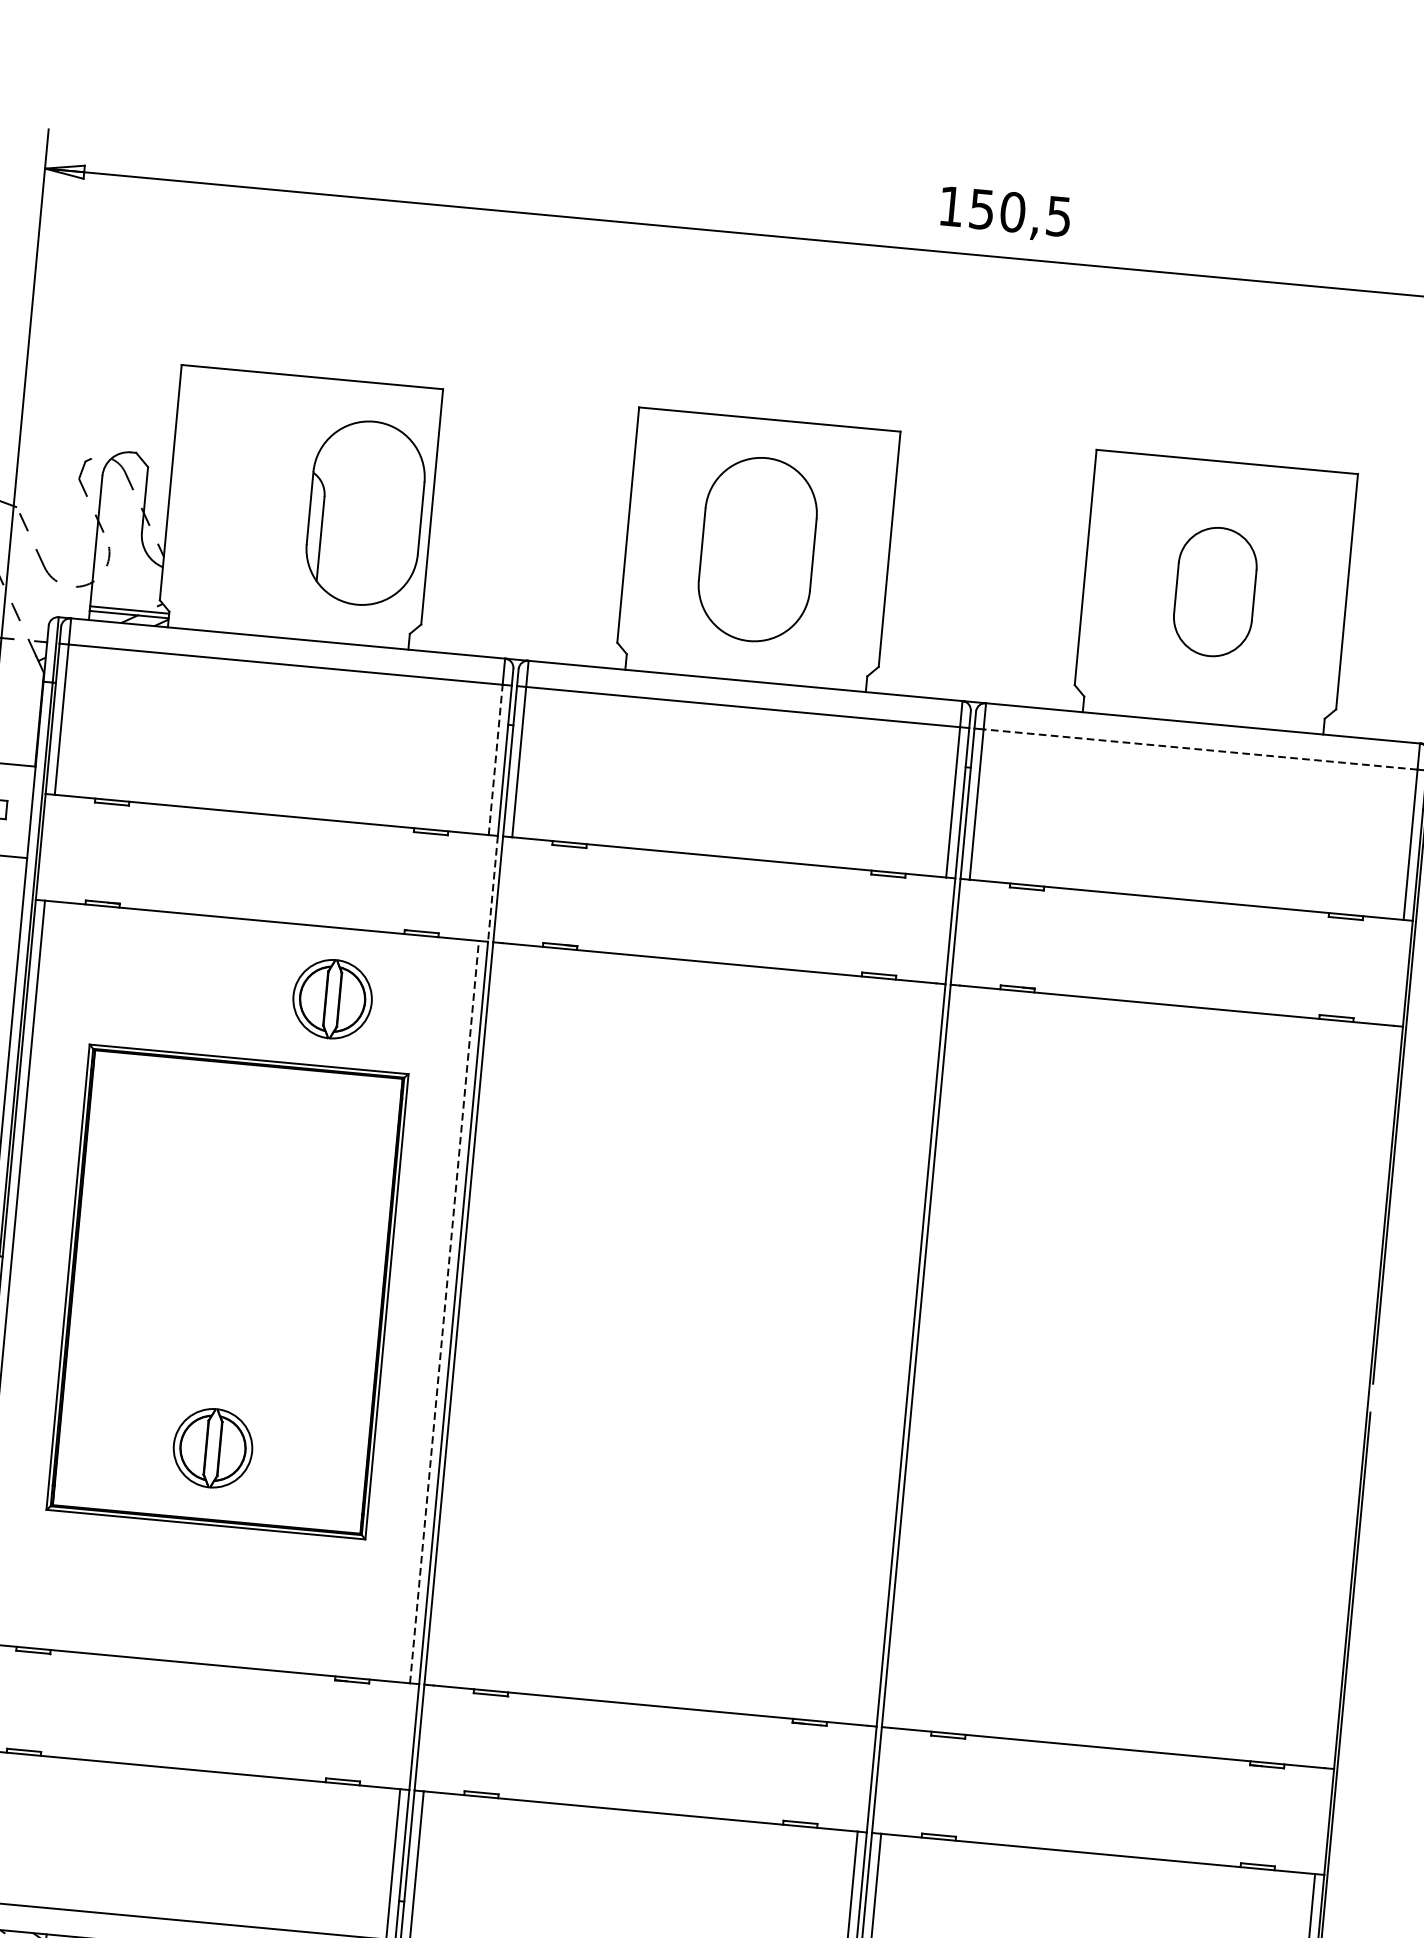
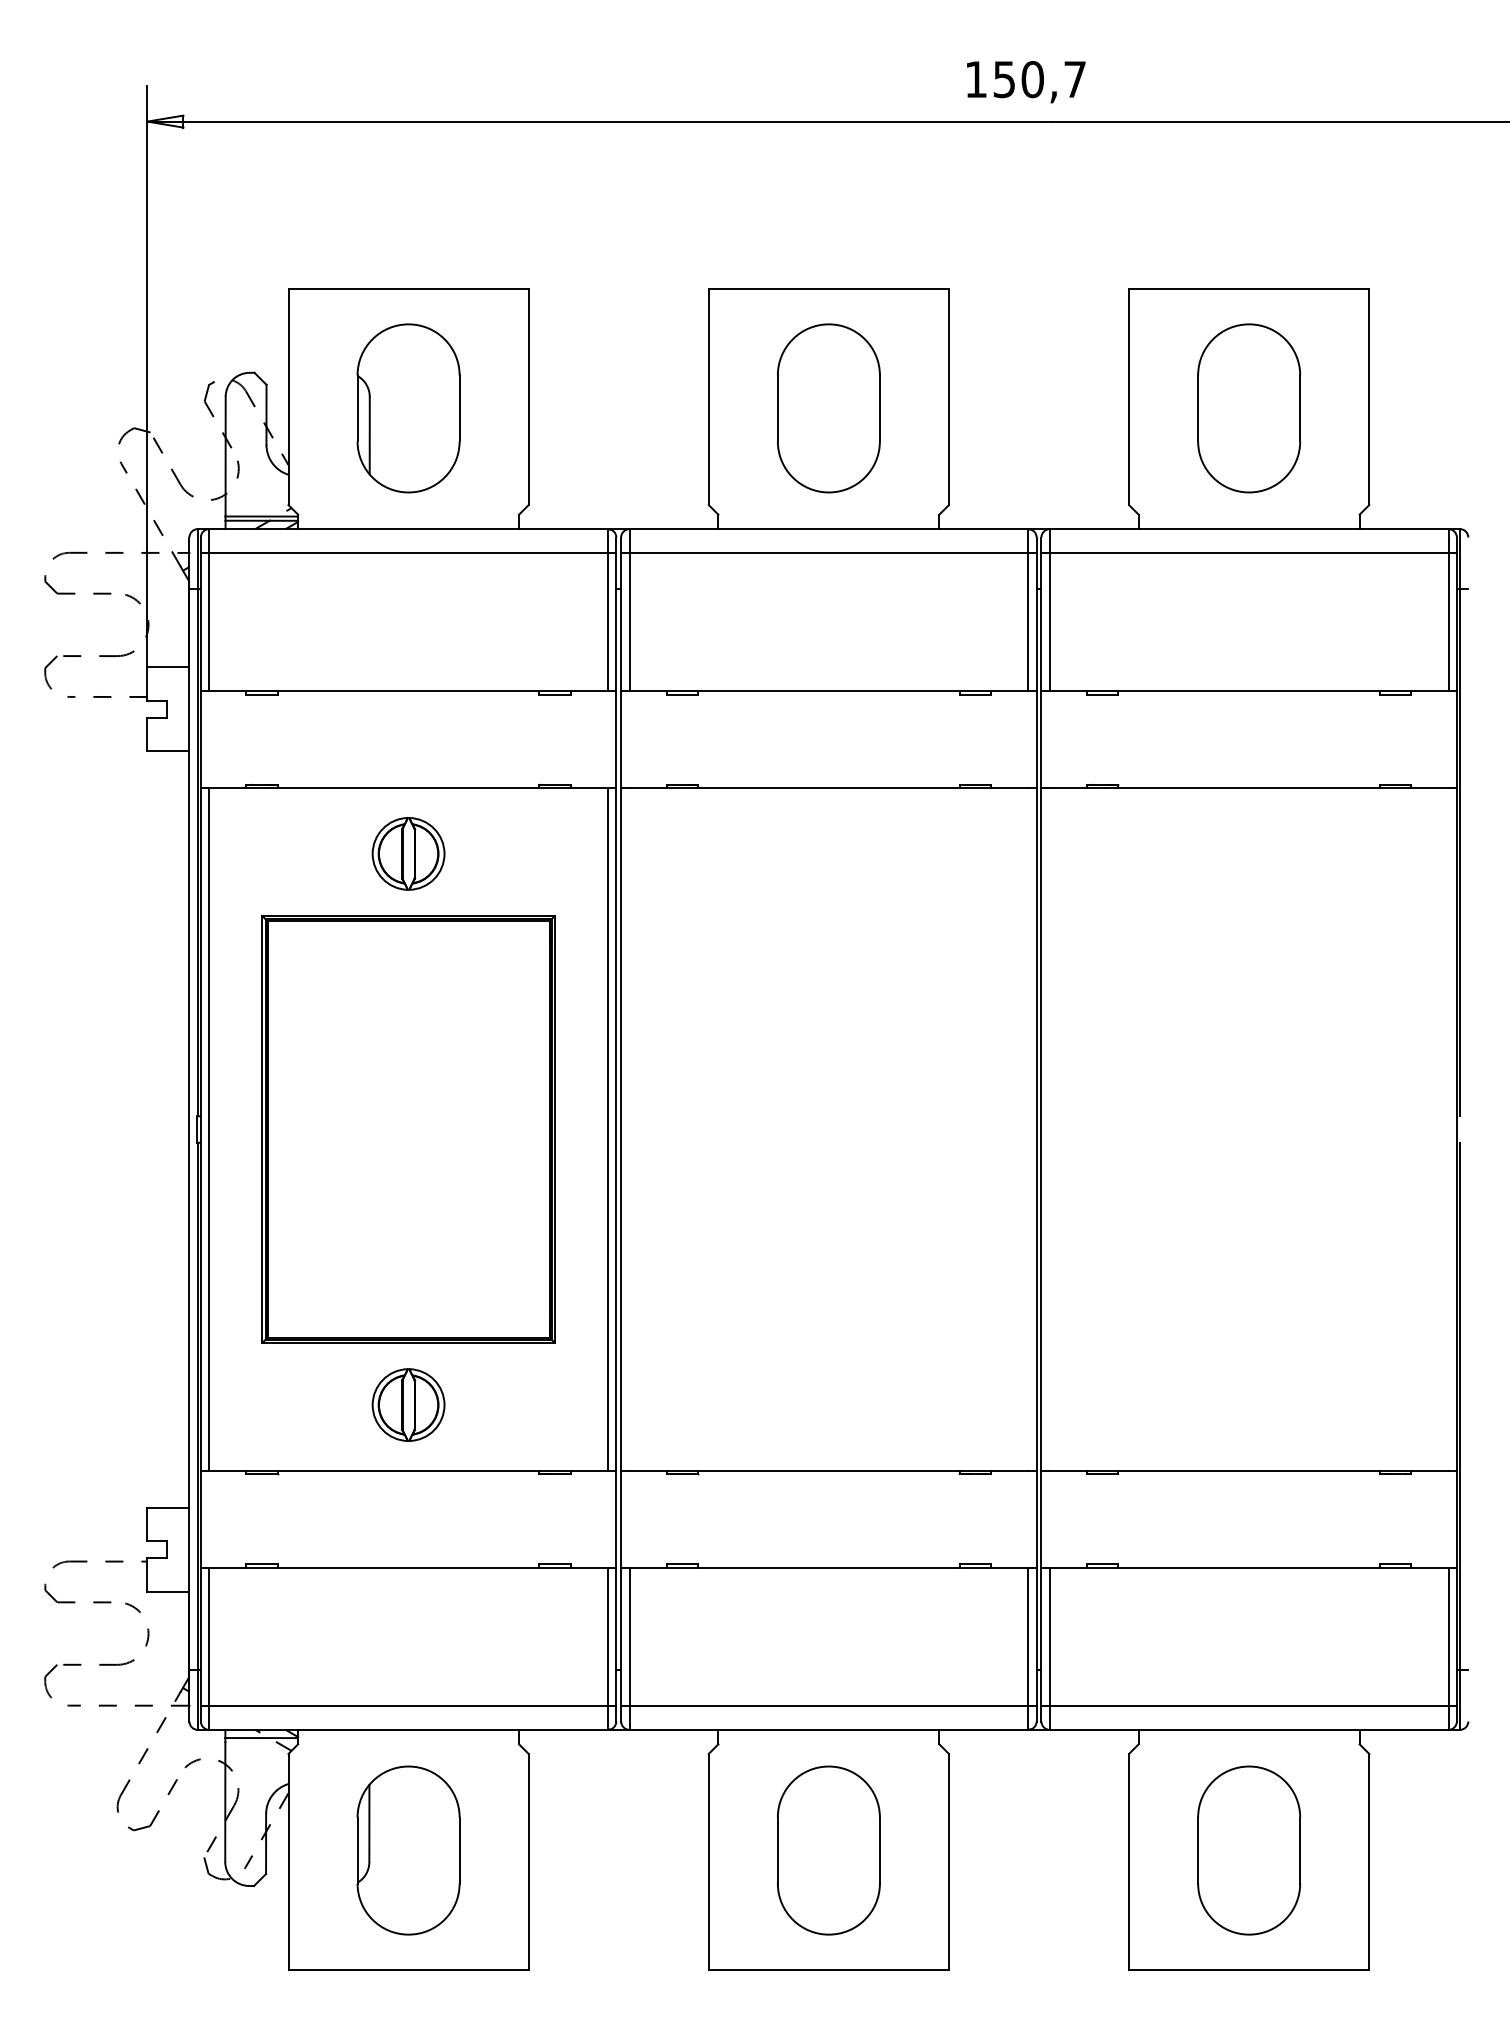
text: (1058, 216) -> (1074, 79), 150,5 -> 150,7
part: (365, 513) -> (408, 408), moved
part: (1215, 592) -> (1249, 408), size x1.43
line: (1199, 749) -> (1248, 553), dashed -> solid
line: (495, 759) -> (607, 621), dashed -> solid
line: (493, 888) -> (616, 739), dashed -> solid
part: (332, 998) -> (408, 853), moved
line: (444, 1312) -> (607, 1129), dashed -> solid
part: (212, 1447) -> (408, 1404), moved

